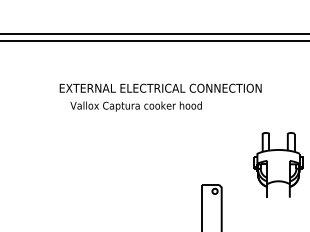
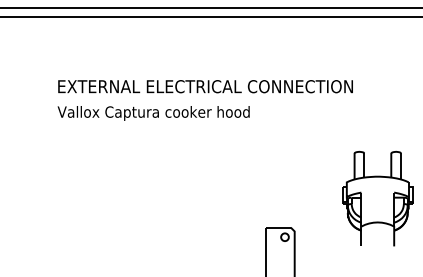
text: (135, 106) -> (152, 113), moved

